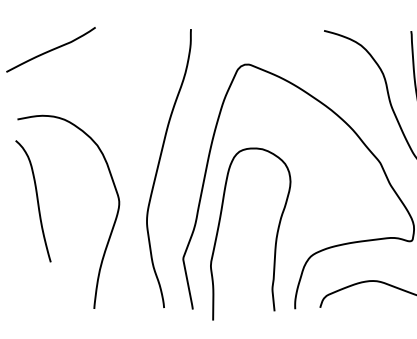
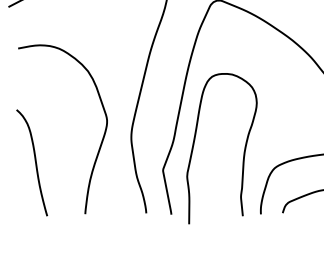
curve: (36, 200) -> (34, 162), moved

